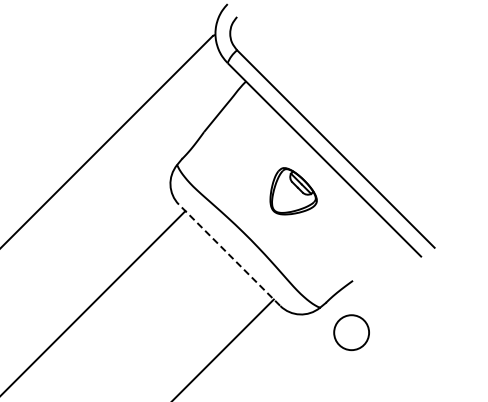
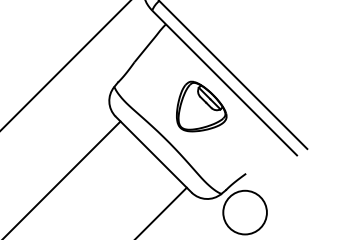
part: (293, 191) -> (201, 106), size x1.43
line: (229, 254) -> (153, 154), dashed -> solid
circle: (351, 332) -> (245, 212), size x1.67

